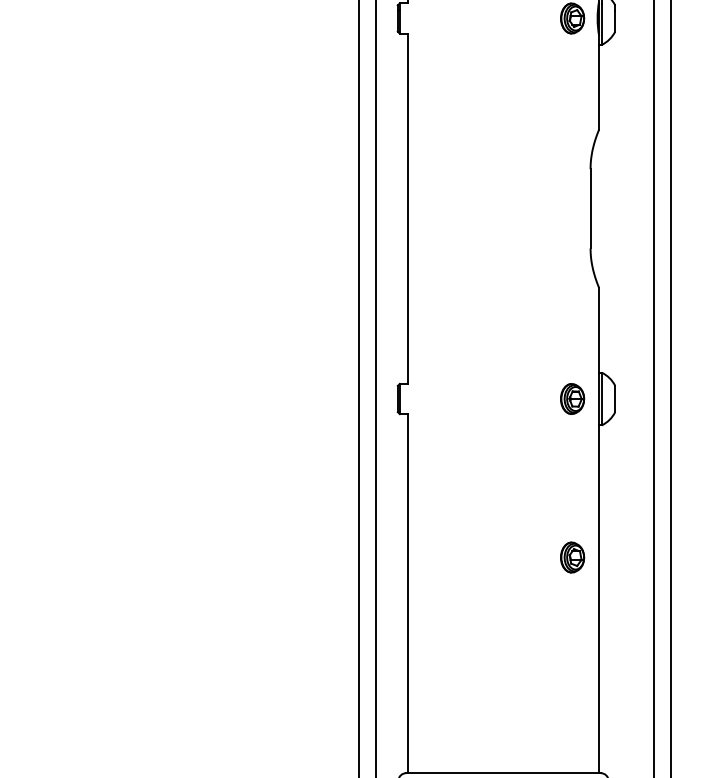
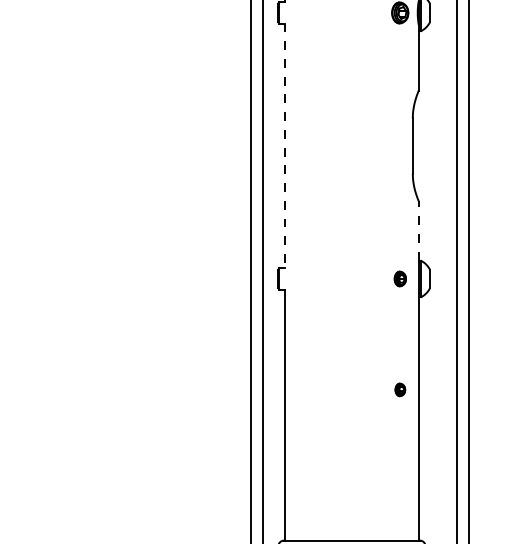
line: (408, 209) -> (285, 146), solid -> dashed
line: (598, 329) -> (418, 230), solid -> dashed
part: (572, 398) -> (400, 278), size x0.7
part: (572, 557) -> (400, 389), size x0.6

